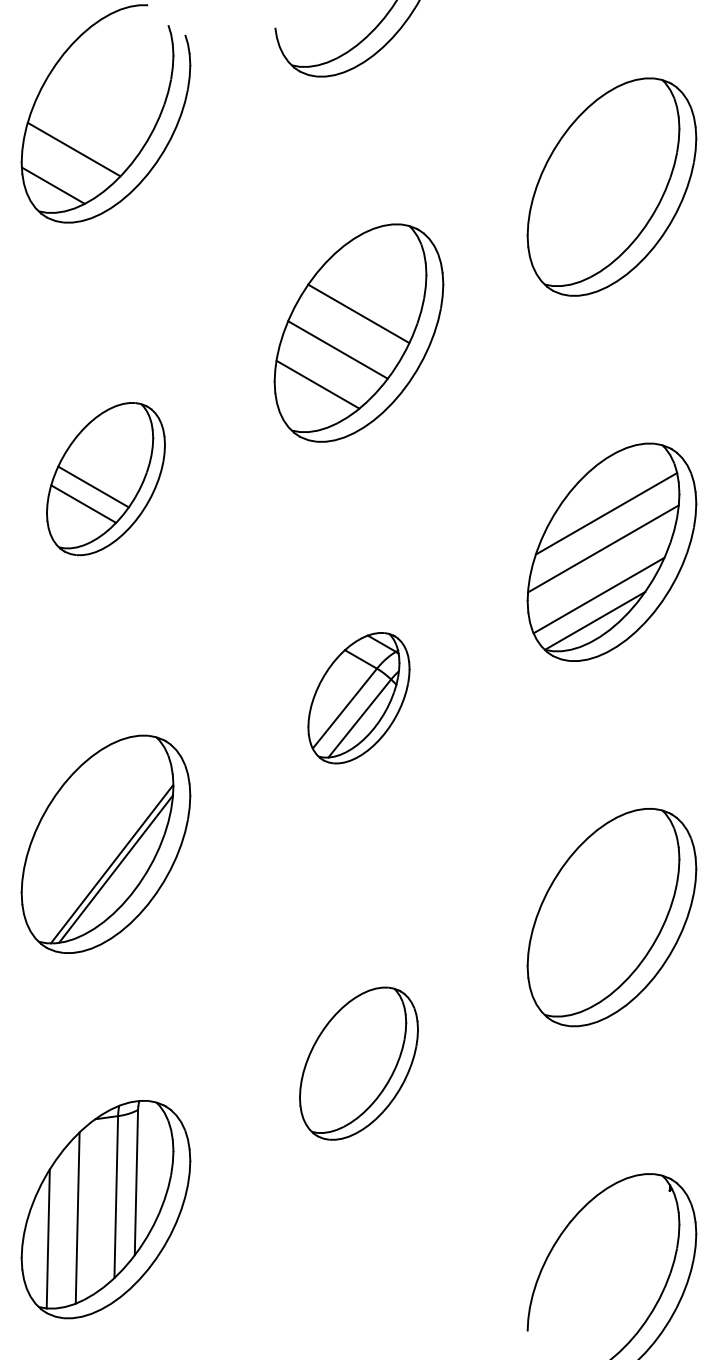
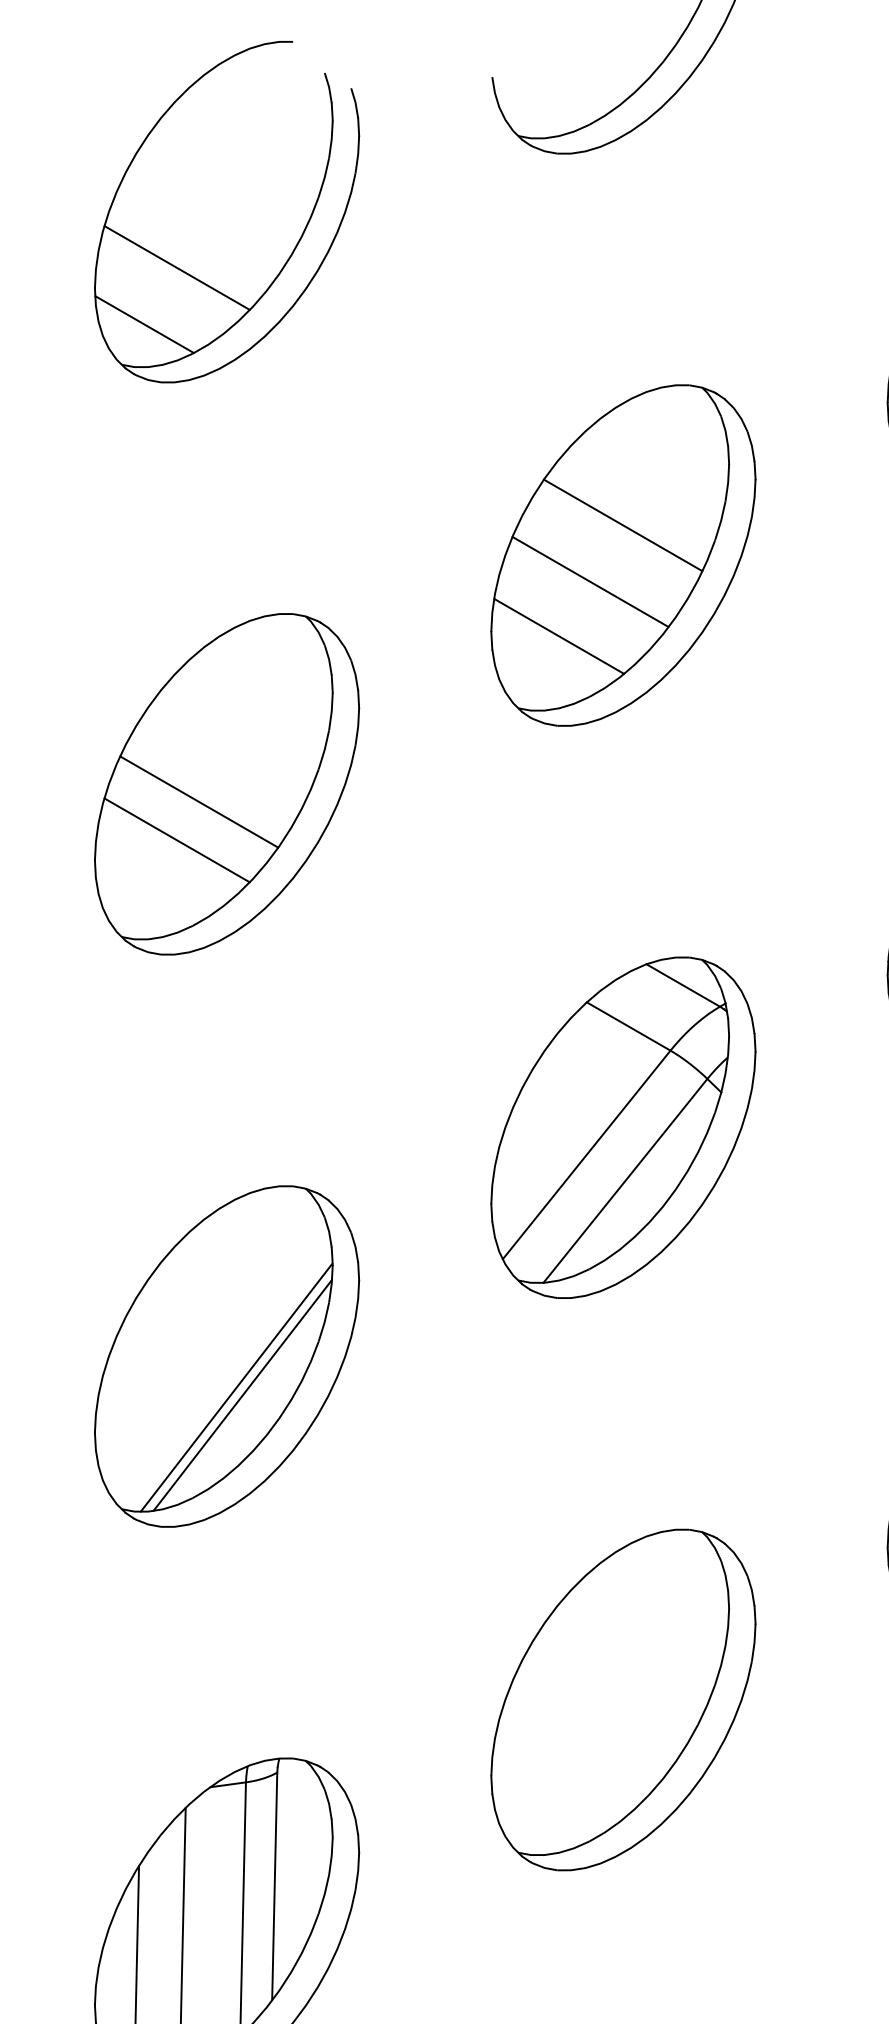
part: (105, 478) -> (226, 783), size x1.43
part: (358, 697) -> (622, 1126), size x1.67
part: (358, 1063) -> (622, 1699), size x1.43

